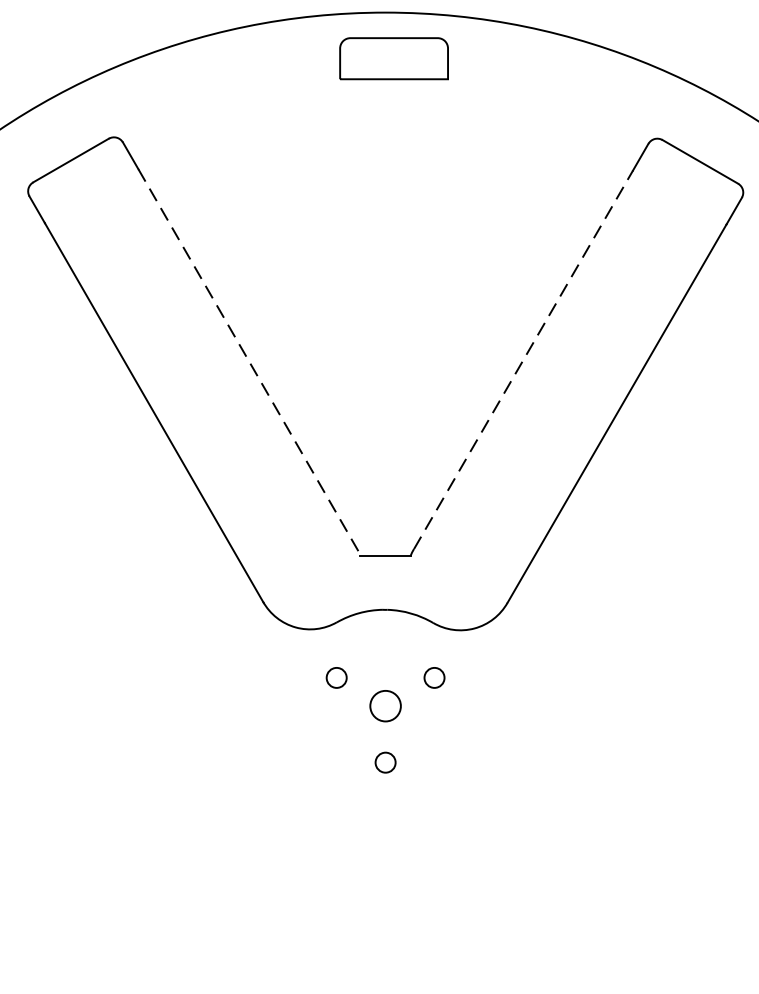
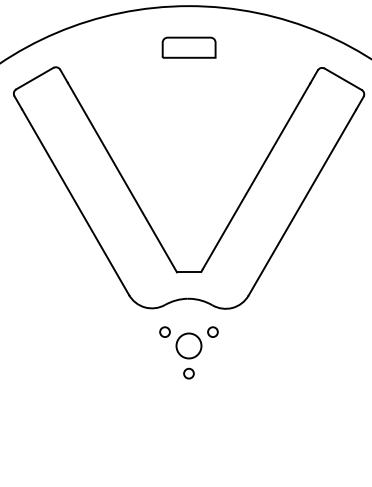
part: (392, 58) -> (188, 47), moved
line: (523, 358) -> (256, 175), dashed -> solid
line: (249, 364) -> (122, 178), dashed -> solid
circle: (384, 705) -> (188, 345), size x1.67

